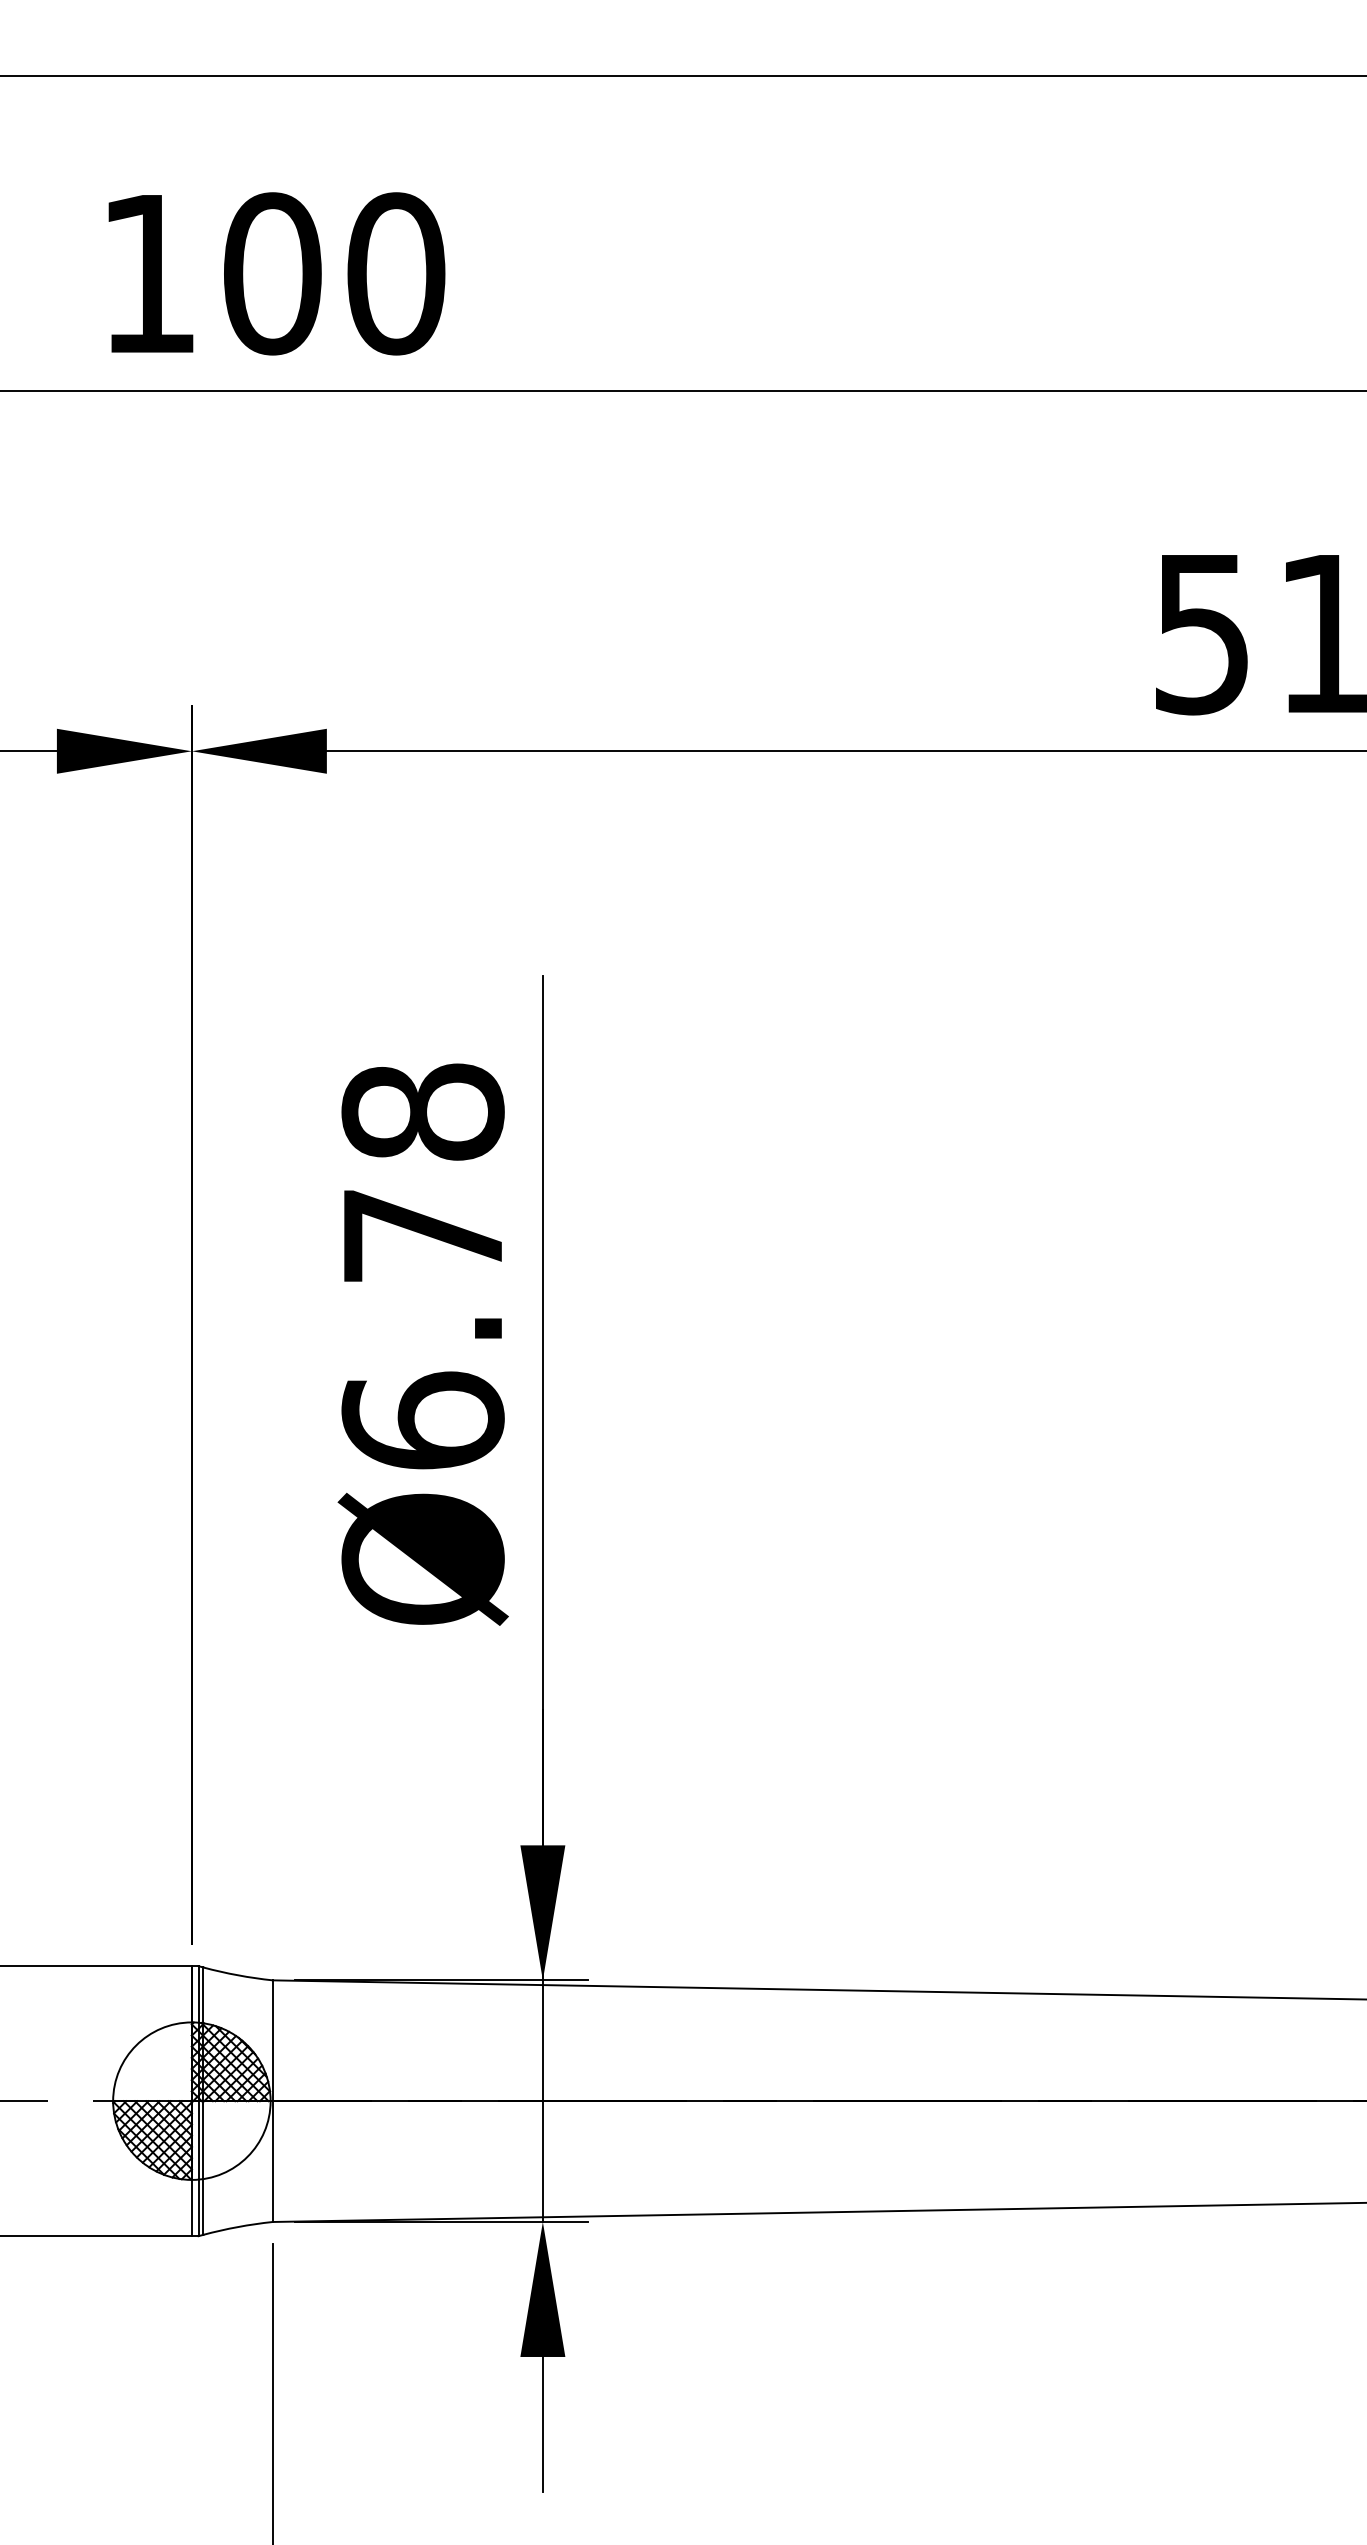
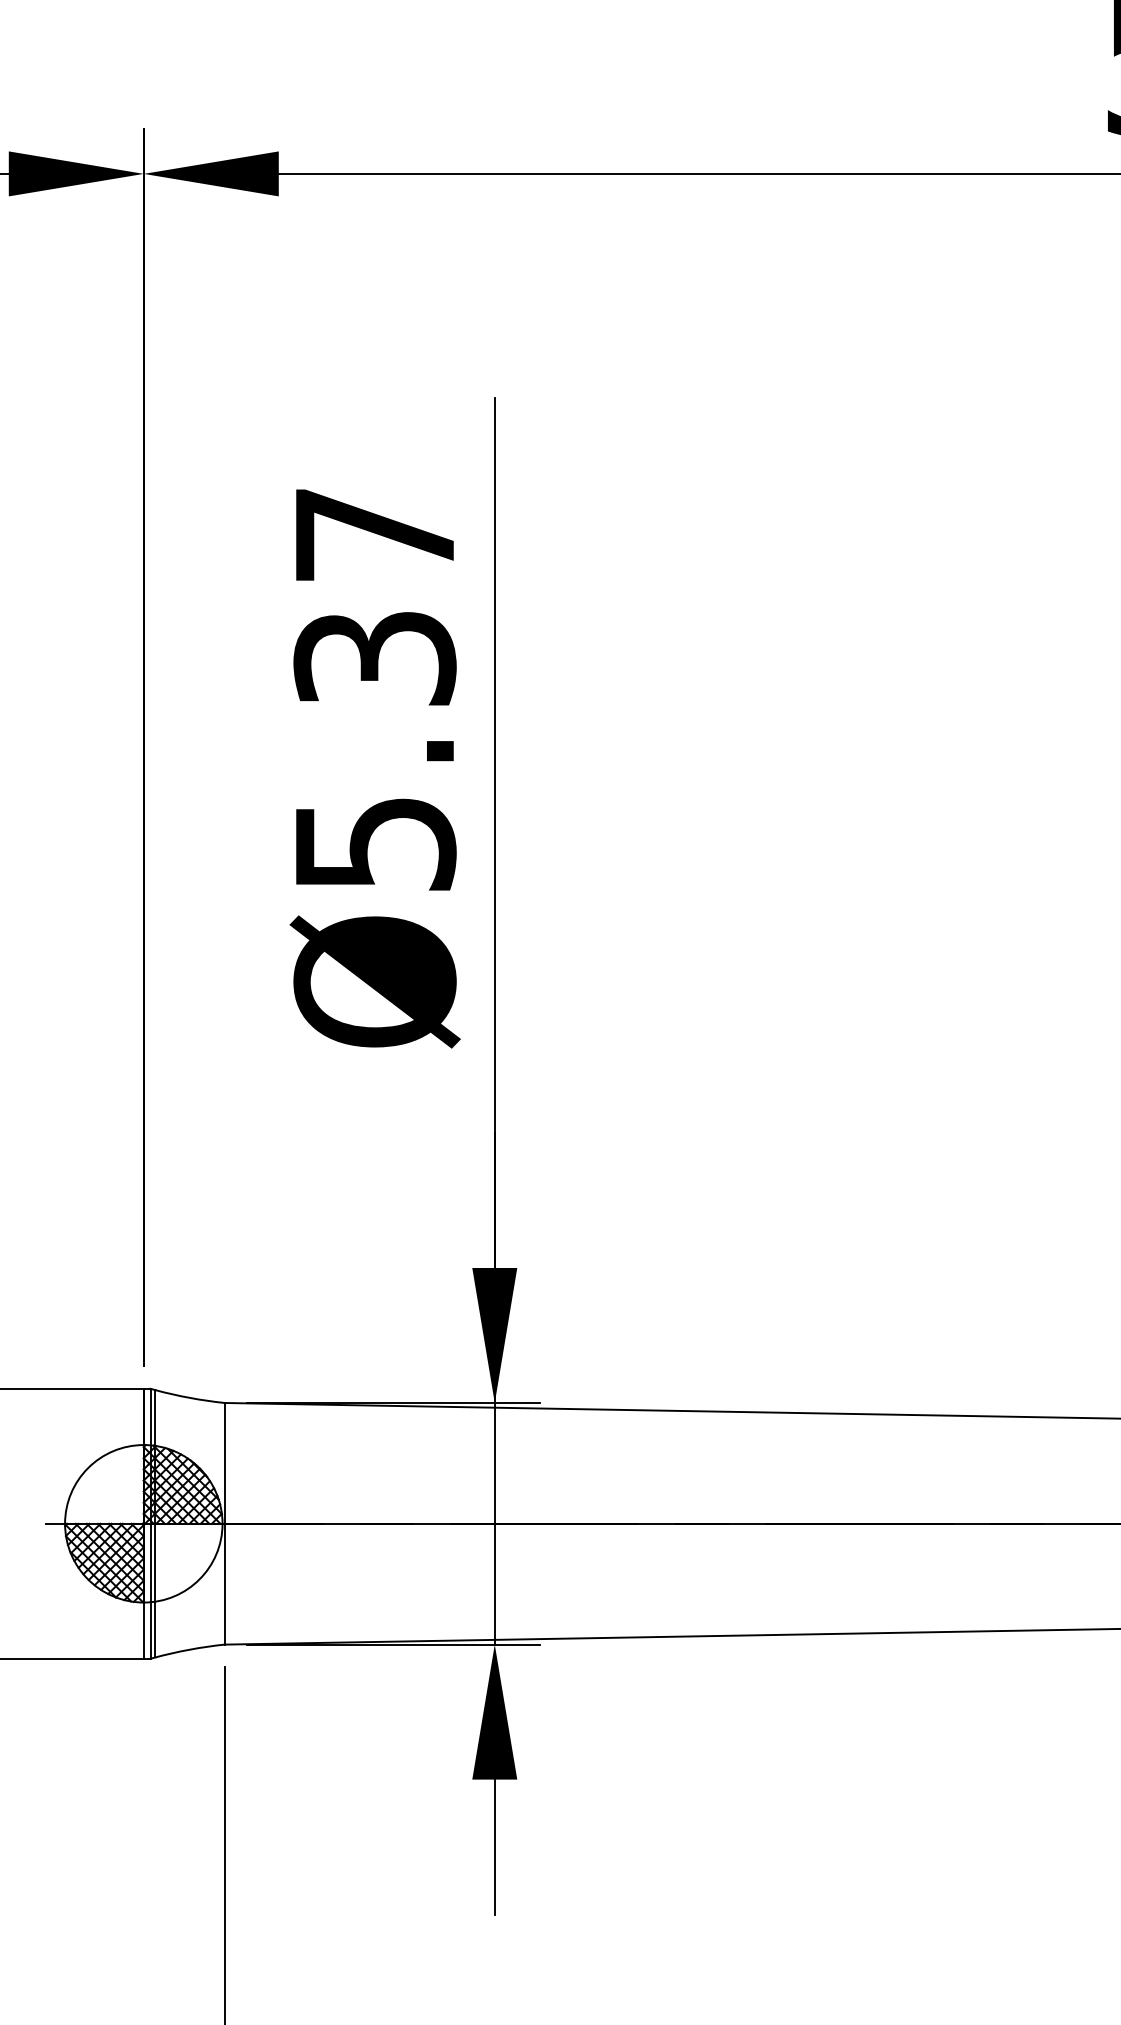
text: (422, 1266) -> (374, 689), Ø6.78 -> Ø5.37

